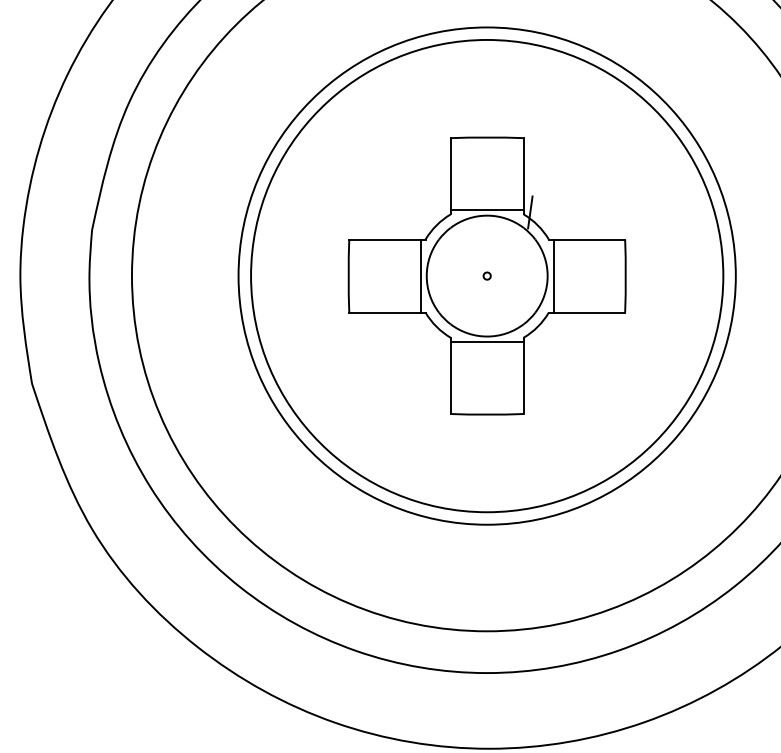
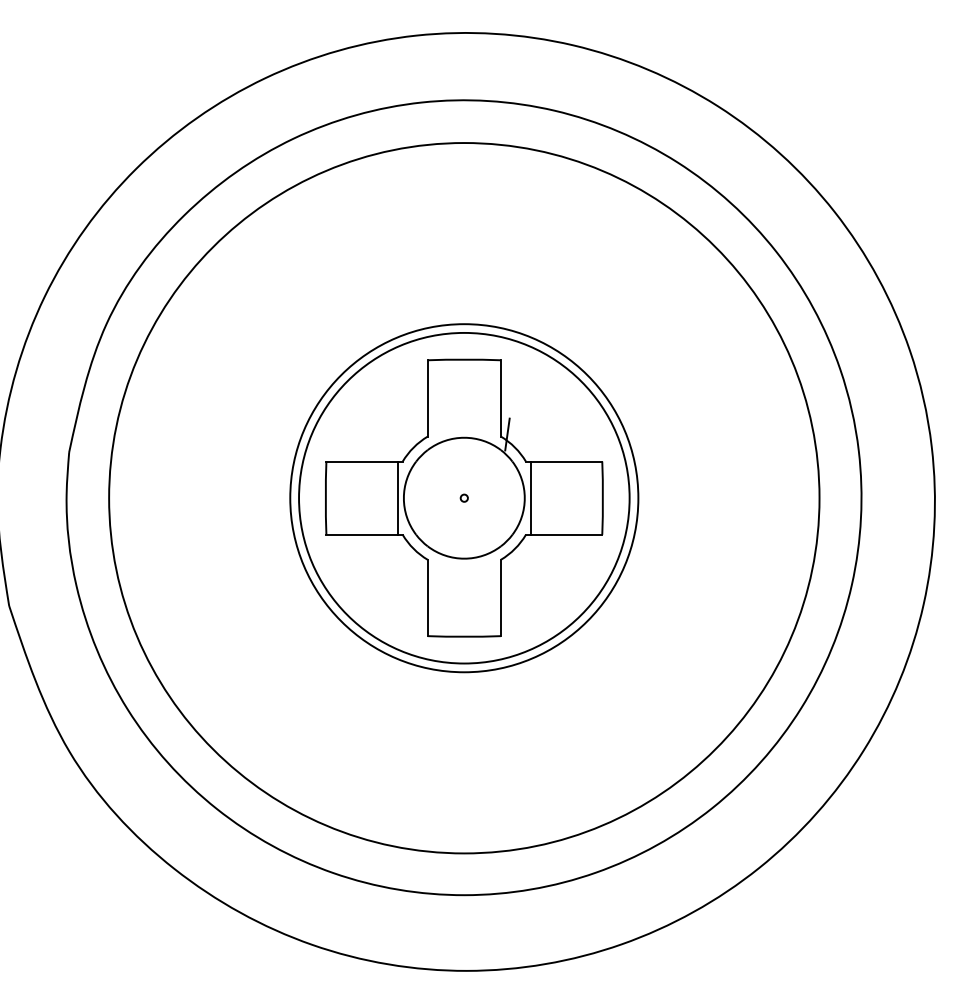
line: (486, 209) -> (463, 431), removed
circle: (486, 275) -> (463, 497), size x0.7
circle: (487, 276) -> (464, 498), size x0.7
line: (486, 342) -> (463, 564), removed

